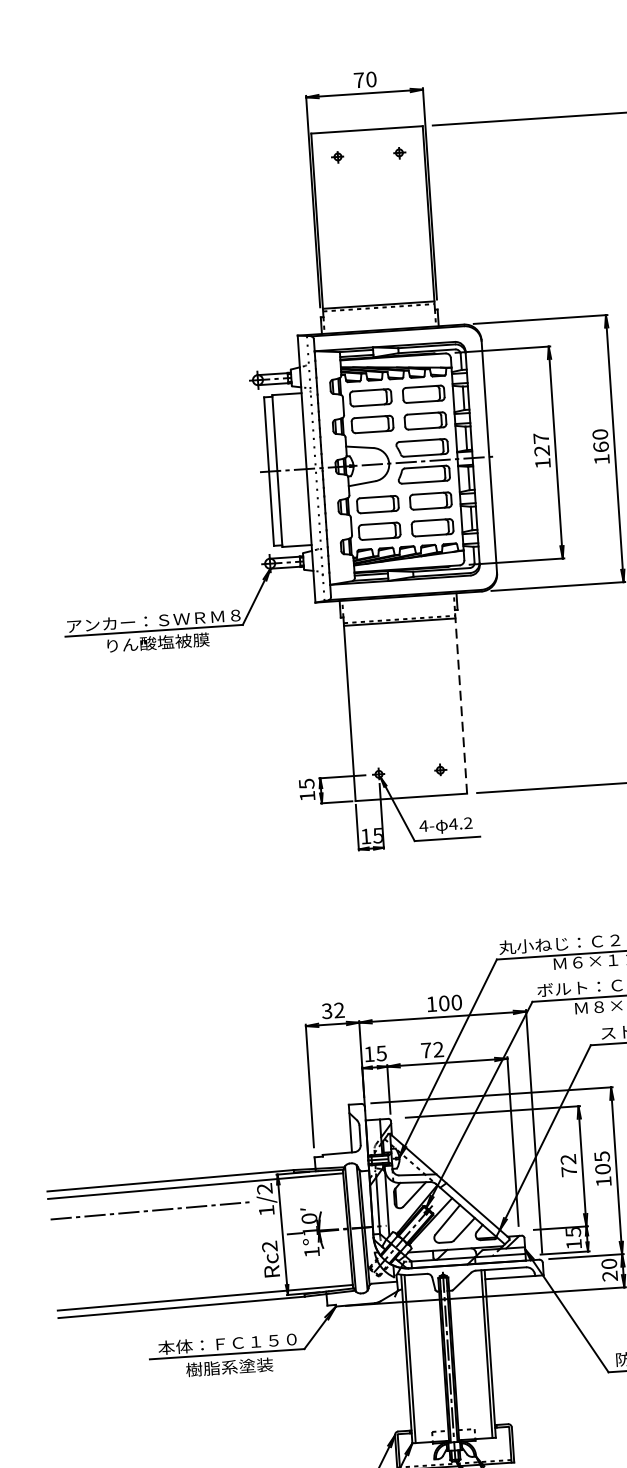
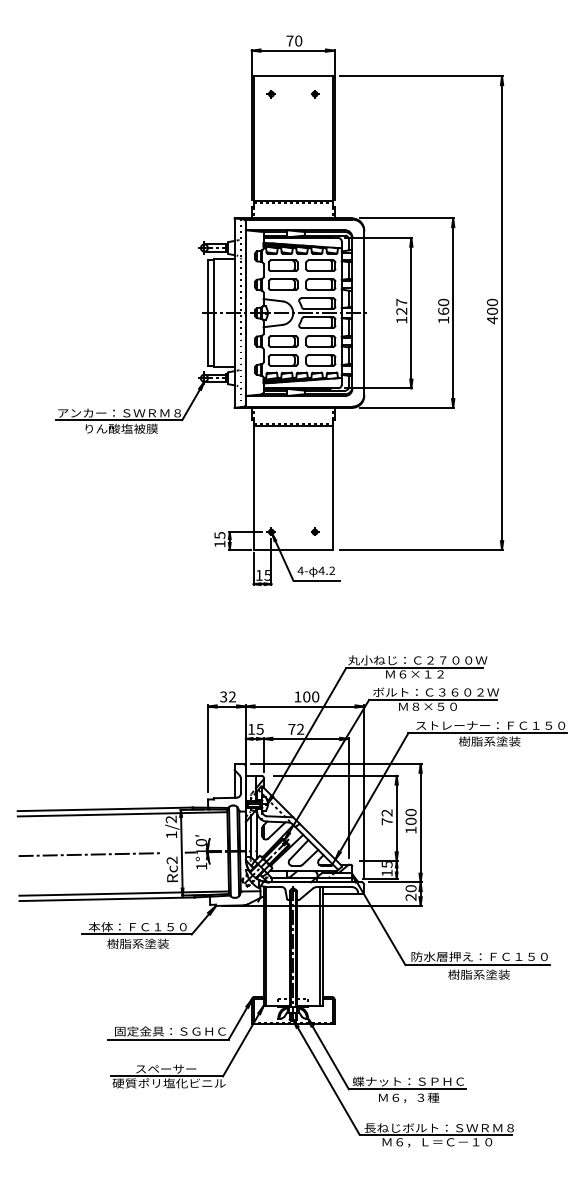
line: (460, 701) -> (332, 484), dashed -> solid
text: (601, 1156) -> (410, 812), 105 -> 100
line: (147, 1210) -> (87, 854), moved

